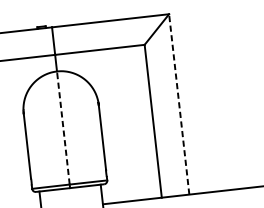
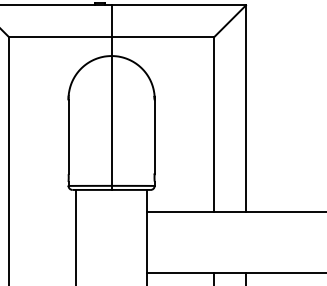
line: (178, 104) -> (245, 108), dashed -> solid
line: (63, 127) -> (111, 120), dashed -> solid

